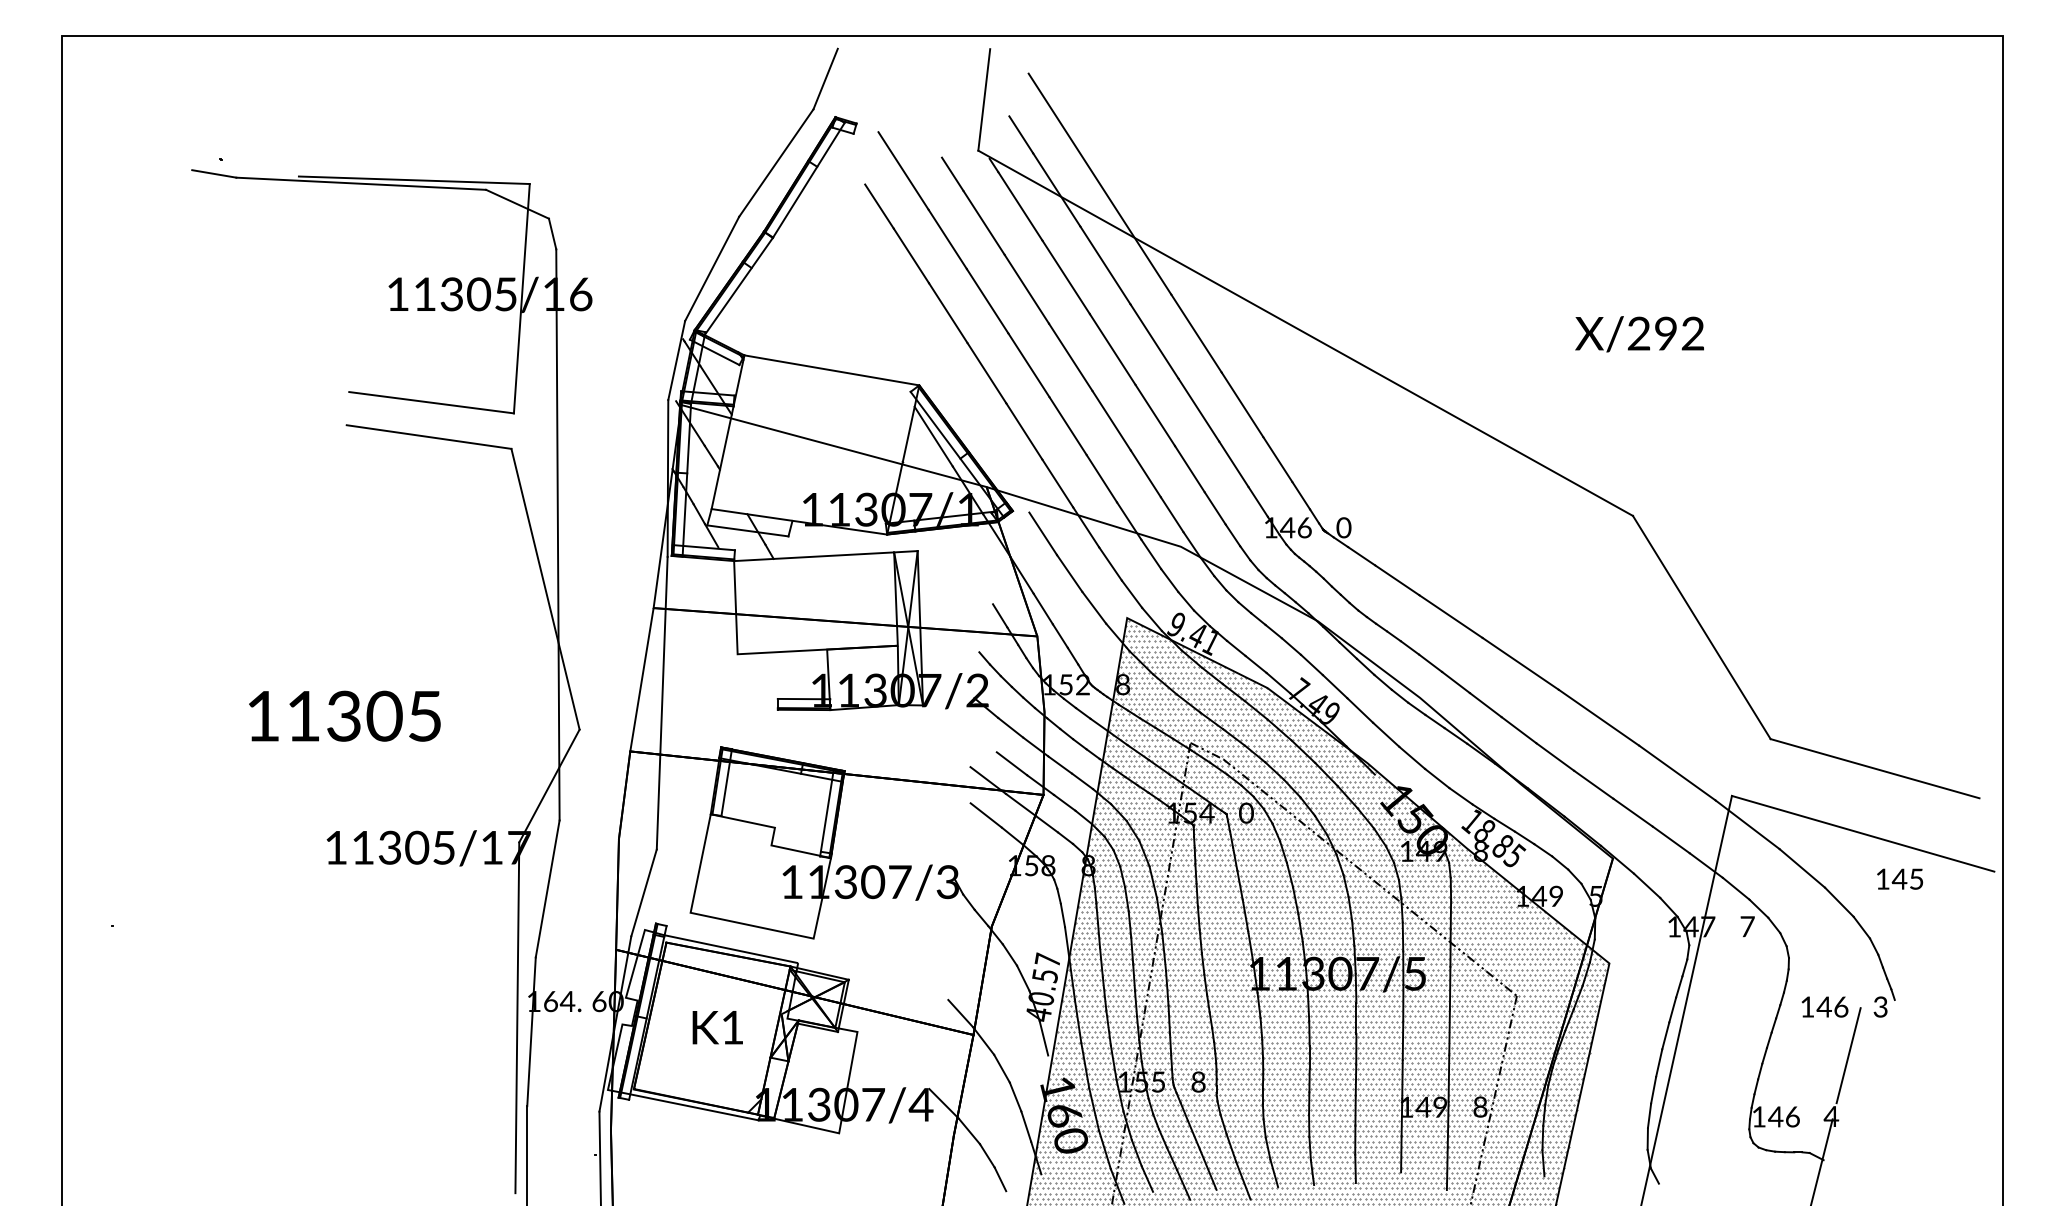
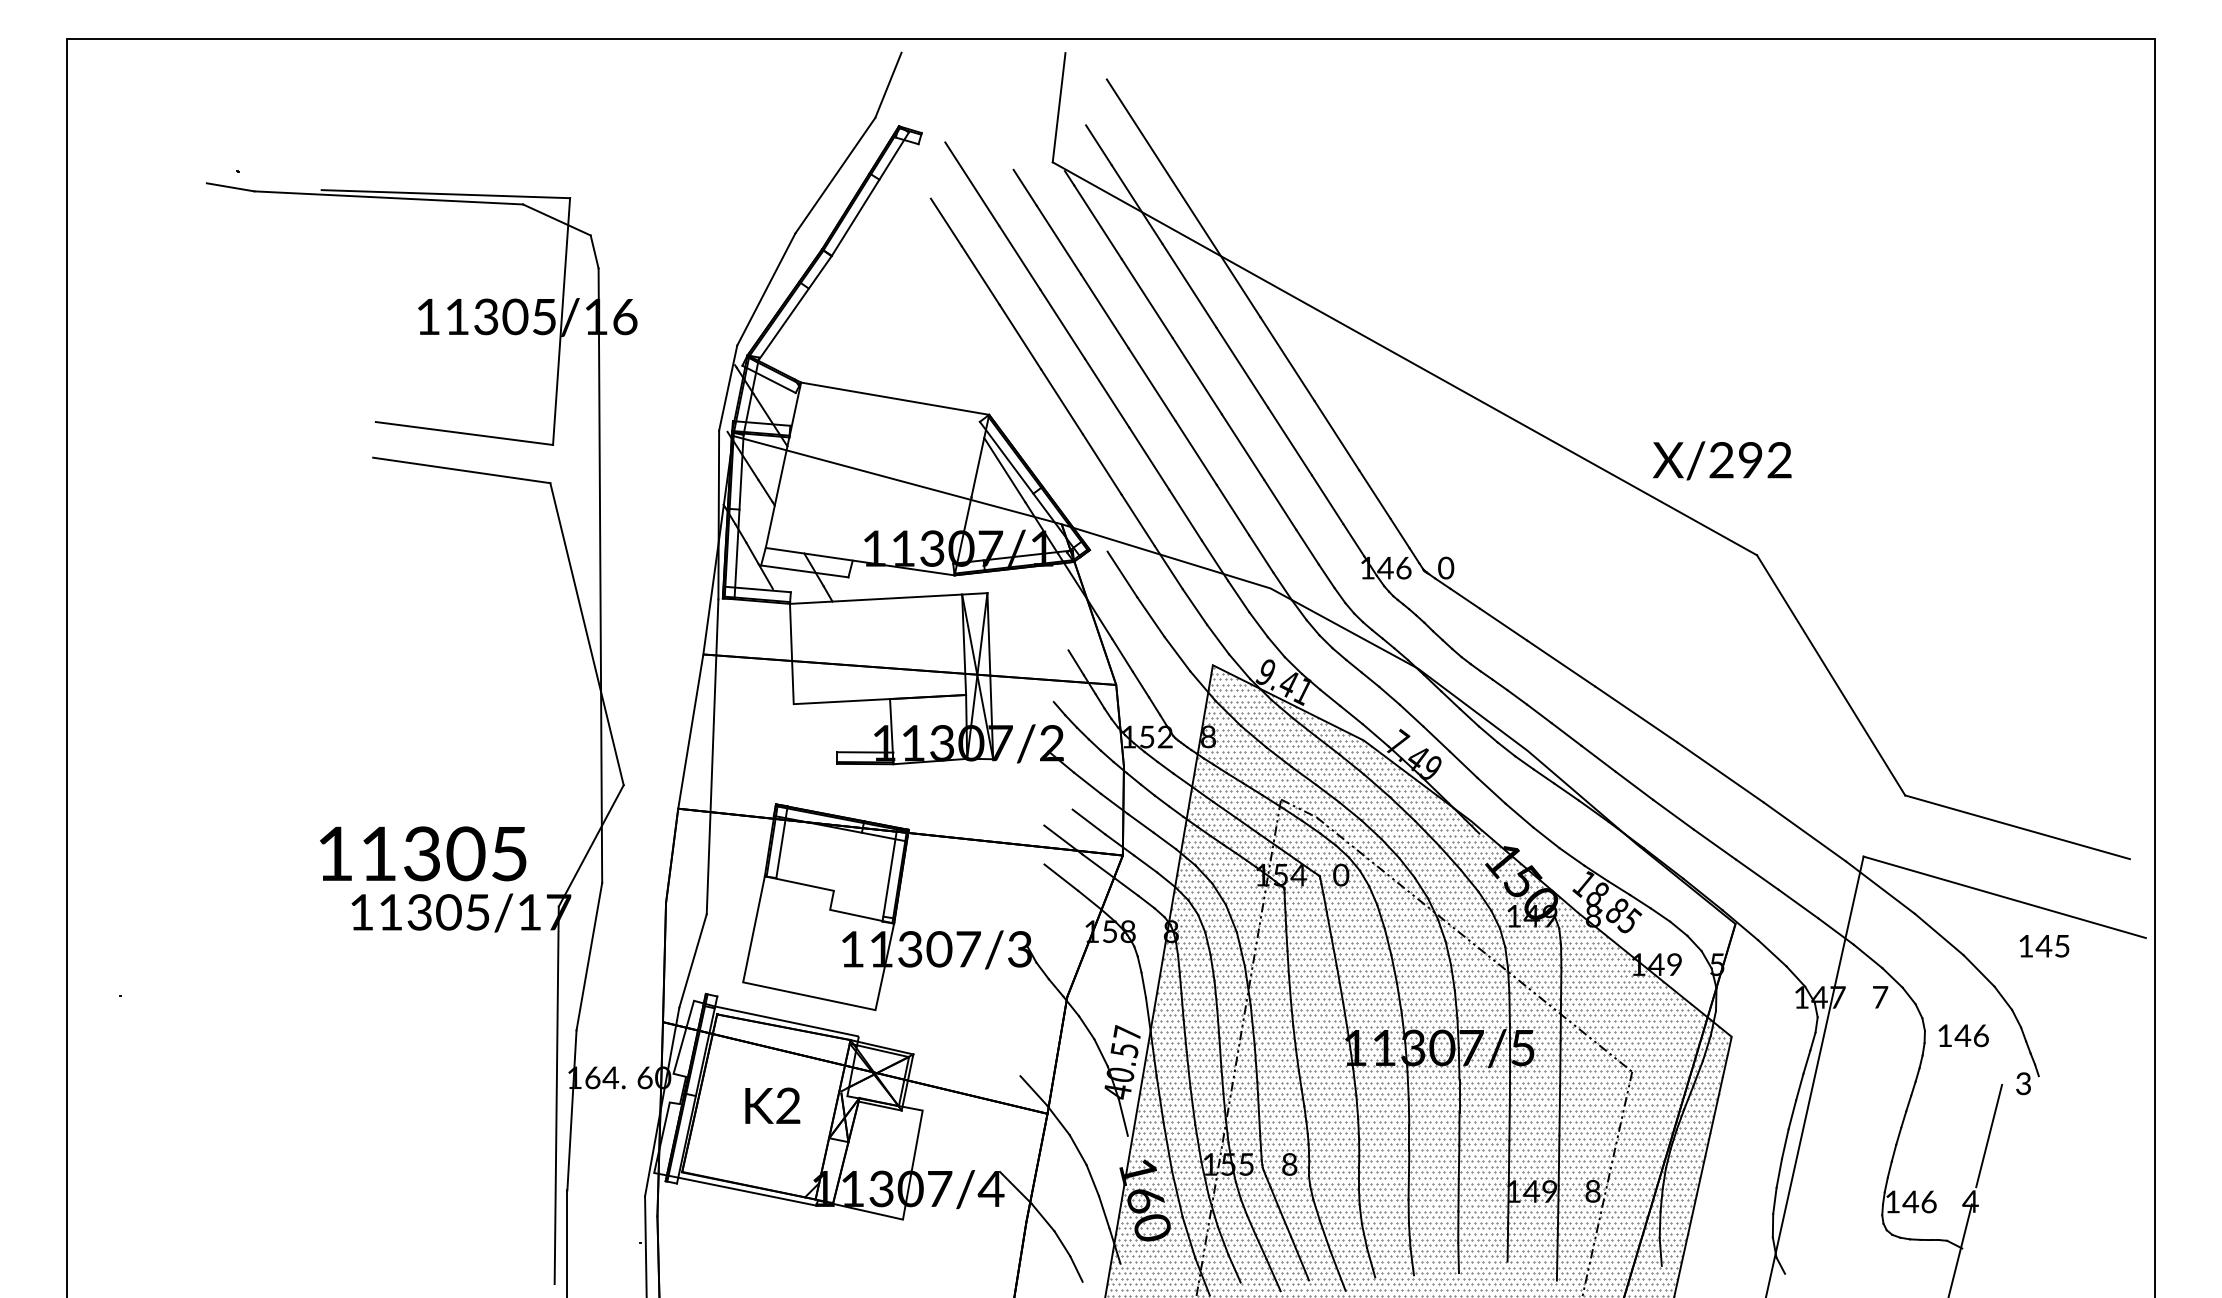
text: (1639, 333) -> (1722, 460), moved
text: (345, 715) -> (423, 853), moved
text: (1824, 1006) -> (1963, 1035), moved
text: (732, 1027) -> (788, 1105), K1 -> K2

